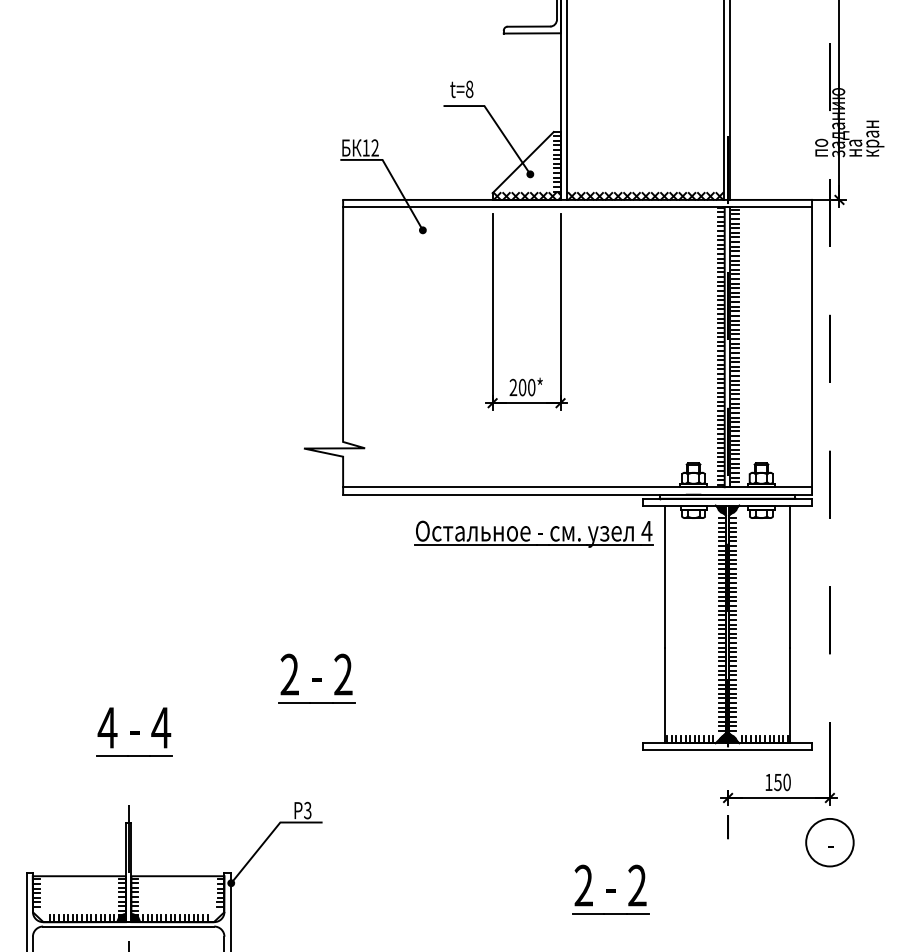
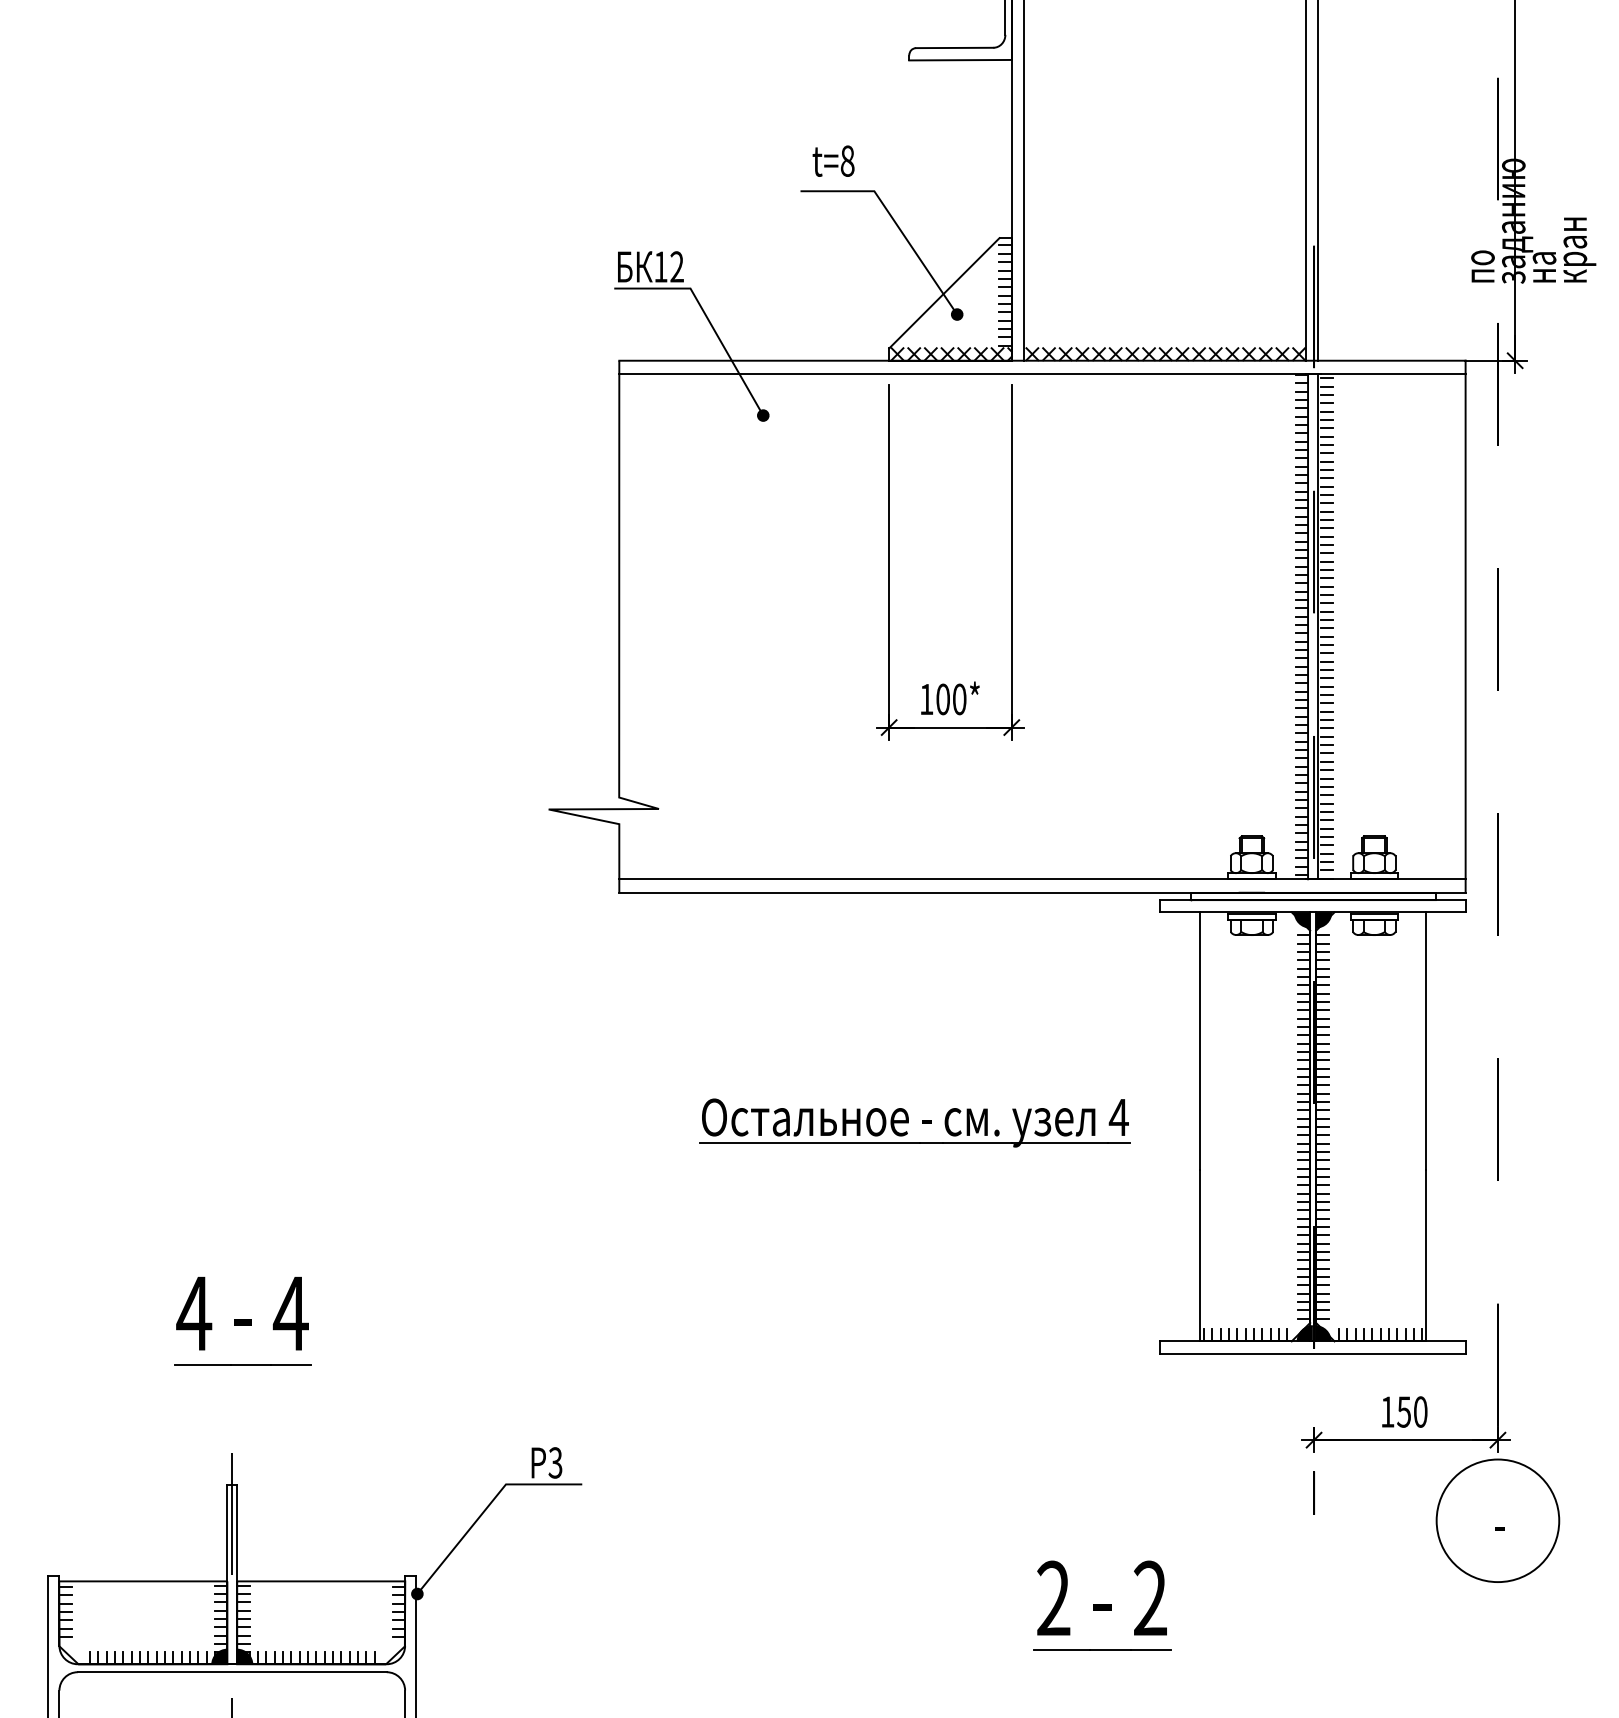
text: (513, 386) -> (926, 697), 200* -> 100*
part: (533, 533) -> (914, 1121), moved
part: (316, 678) -> (571, 1224), removed
circle: (829, 842) -> (1497, 1520), size x1.43

